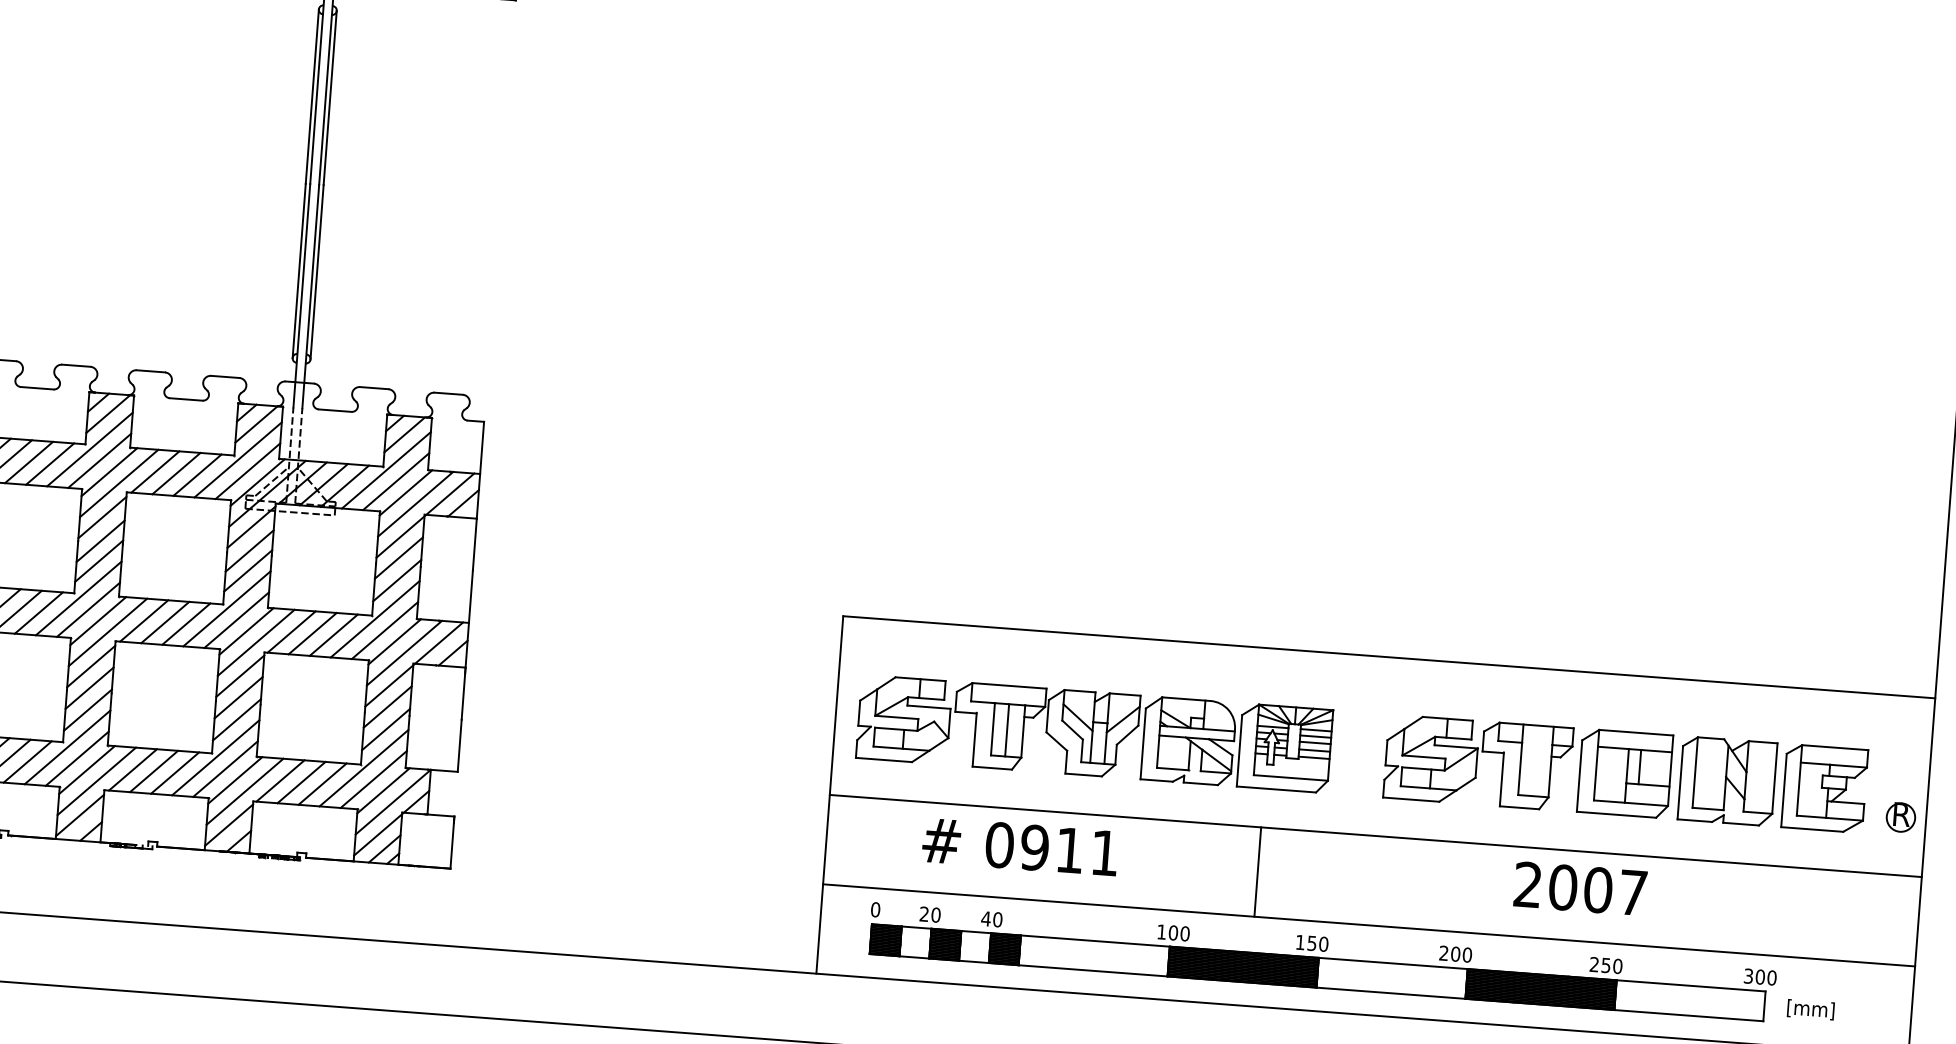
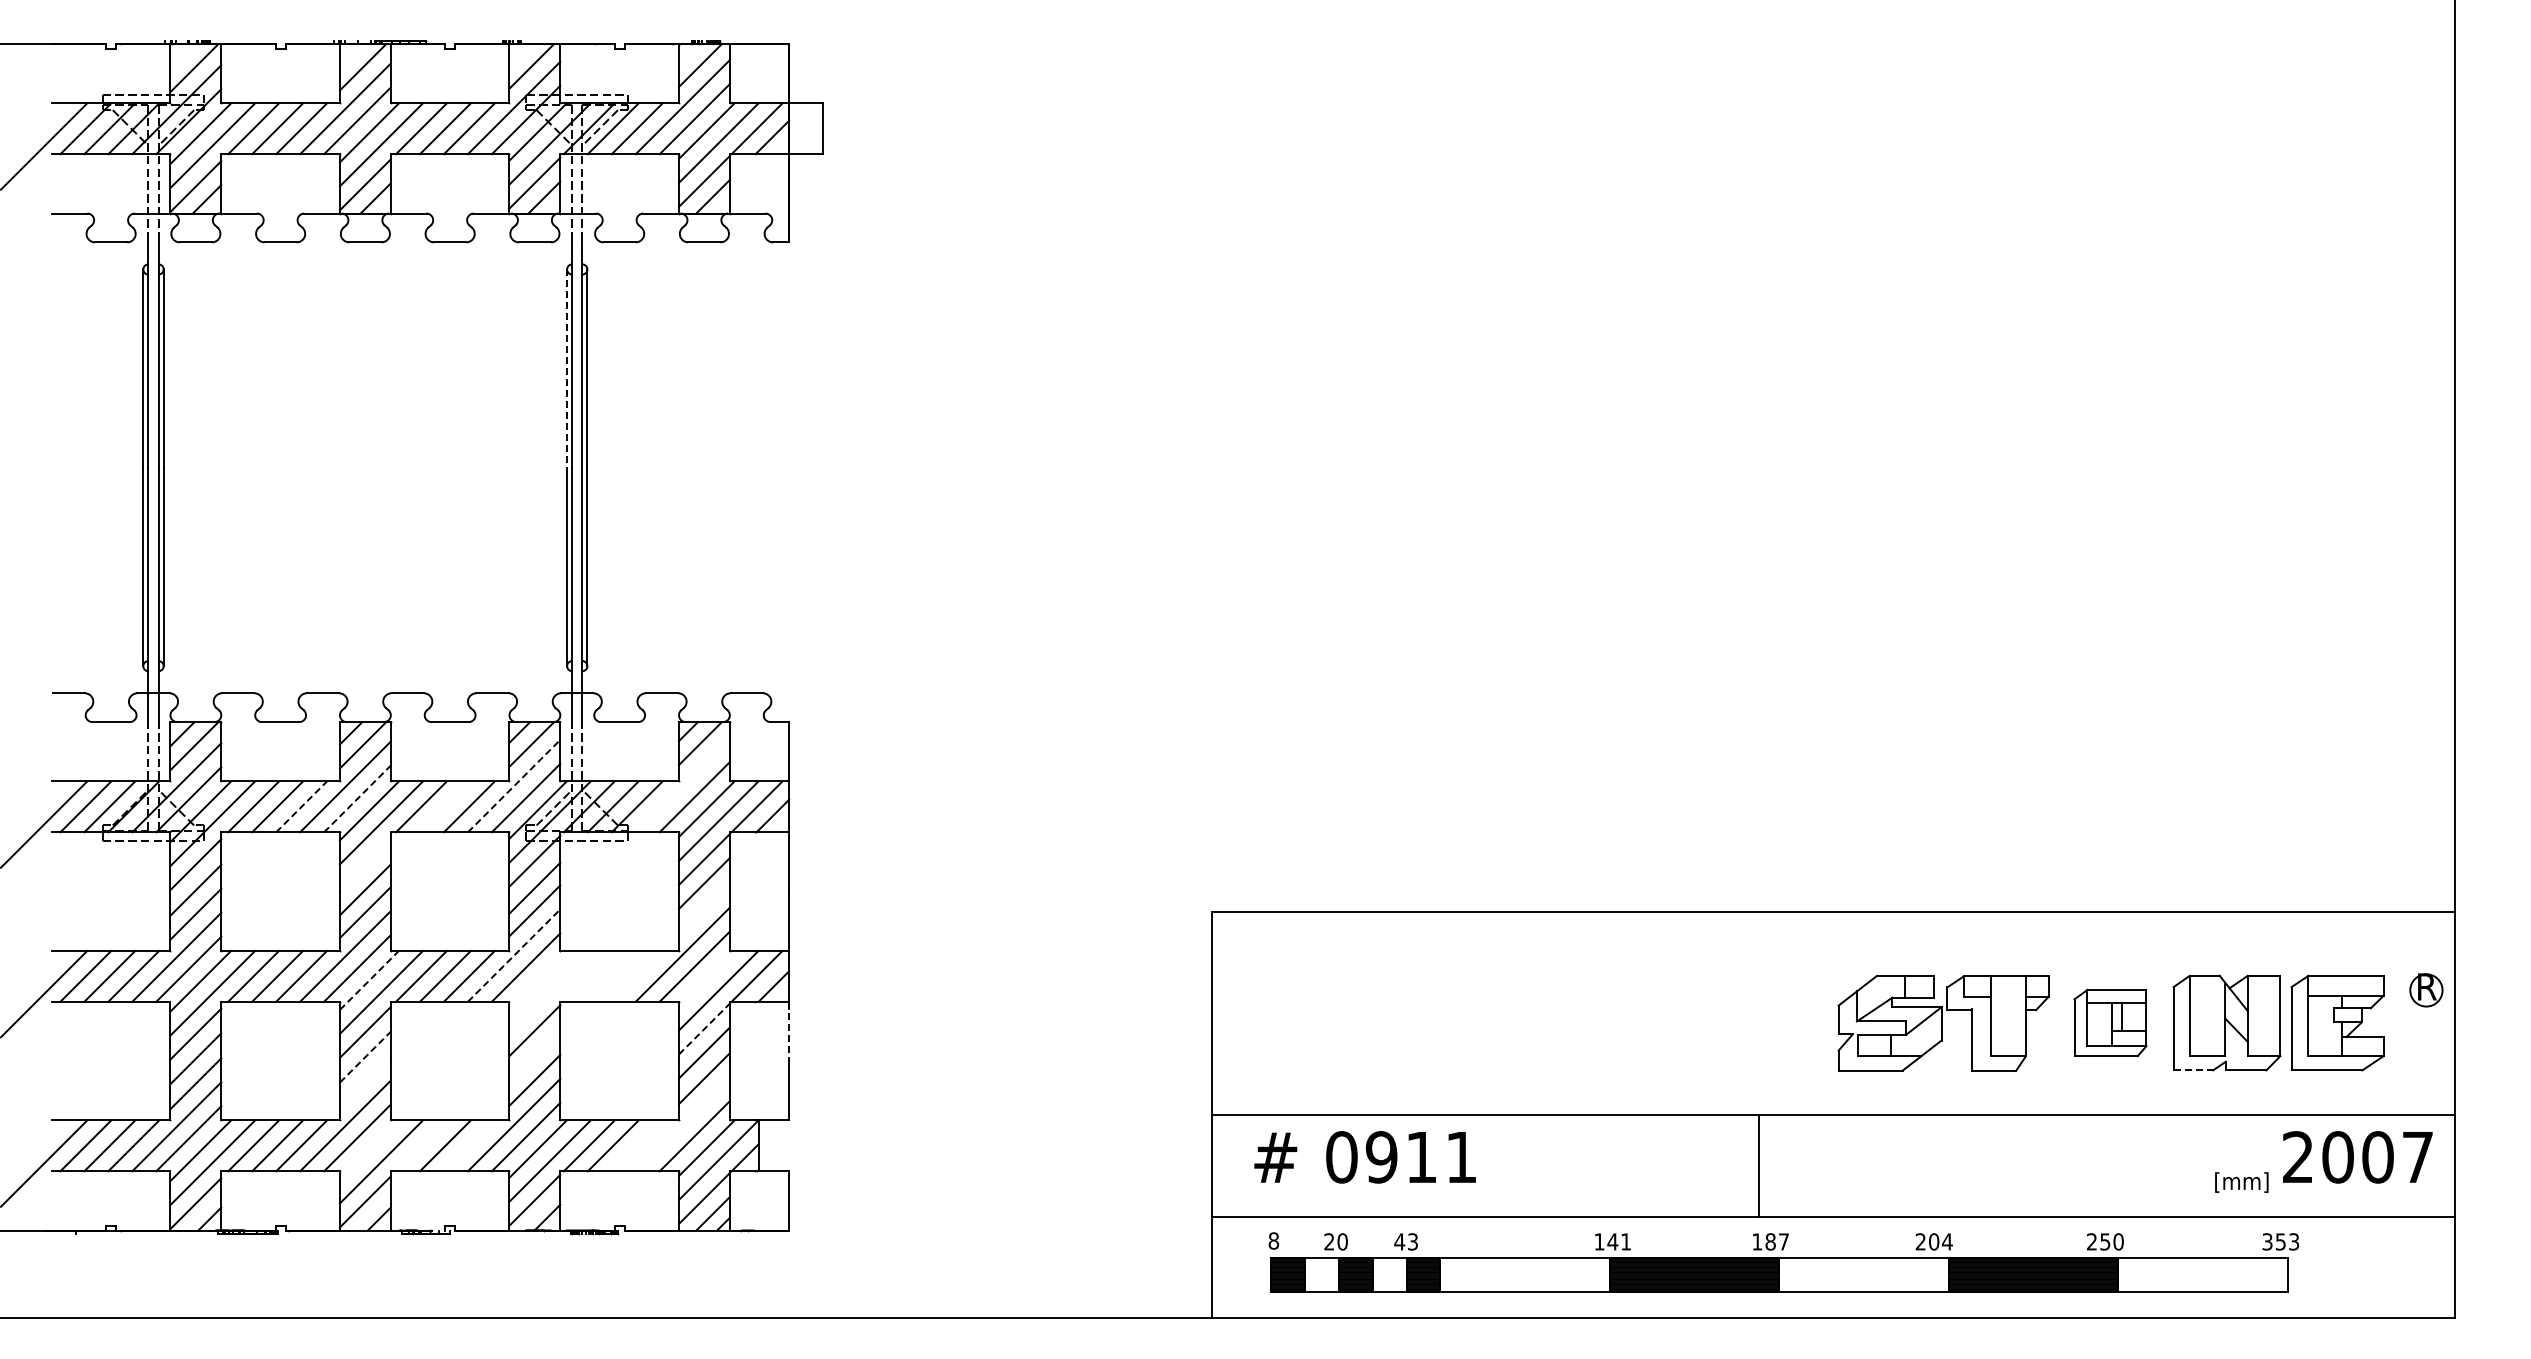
line: (312, 97) -> (567, 369), solid -> dashed
line: (238, 459) -> (514, 785), solid -> dashed
line: (99, 460) -> (357, 798), solid -> dashed
line: (50, 463) -> (301, 806), solid -> dashed
line: (386, 470) -> (682, 785), removed
line: (176, 473) -> (445, 806), removed
line: (101, 517) -> (364, 862), removed
line: (396, 579) -> (703, 908), removed
line: (227, 608) -> (514, 955), solid -> dashed
line: (98, 621) -> (369, 980), solid -> dashed
line: (245, 631) -> (537, 979), removed
line: (291, 631) -> (588, 975), removed
line: (312, 632) -> (612, 975), removed
line: (333, 634) -> (636, 975), removed
line: (394, 641) -> (706, 978), removed
line: (255, 642) -> (549, 991), removed
line: (389, 686) -> (704, 1029), solid -> dashed
line: (89, 688) -> (365, 1057), solid -> dashed
line: (463, 693) -> (789, 1031), solid -> dashed
line: (238, 697) -> (534, 1054), removed
line: (87, 709) -> (364, 1081), removed
part: (1094, 734) -> (1506, 1023), removed
line: (363, 768) -> (682, 1124), removed
line: (86, 769) -> (368, 1149), removed
line: (133, 769) -> (421, 1145), removed
line: (174, 772) -> (468, 1145), removed
part: (1625, 773) -> (2110, 1022), size x0.7
line: (321, 783) -> (636, 1145), removed
part: (1901, 817) -> (2426, 990), moved
line: (1694, 820) -> (2193, 1070), solid -> dashed
text: (1019, 846) -> (1364, 1157), moved
line: (1258, 871) -> (1759, 1165), moved
text: (1580, 888) -> (2357, 1157), moved
text: (875, 909) -> (1273, 1240), 0 -> 8
text: (997, 919) -> (1412, 1241), 40 -> 43
text: (1179, 933) -> (1619, 1241), 100 -> 141
text: (1318, 943) -> (1777, 1241), 150 -> 187
text: (1466, 954) -> (1946, 1241), 200 -> 204
text: (1766, 977) -> (2287, 1241), 300 -> 353
text: (1810, 1009) -> (2241, 1182), moved

